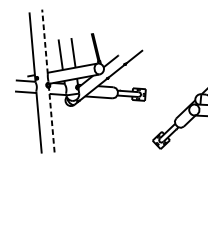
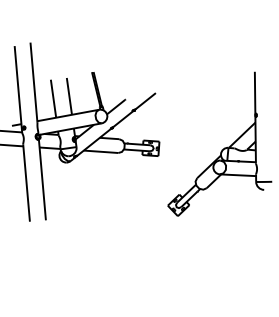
line: (44, 41) -> (33, 82), dashed -> solid
line: (51, 118) -> (42, 178), dashed -> solid

